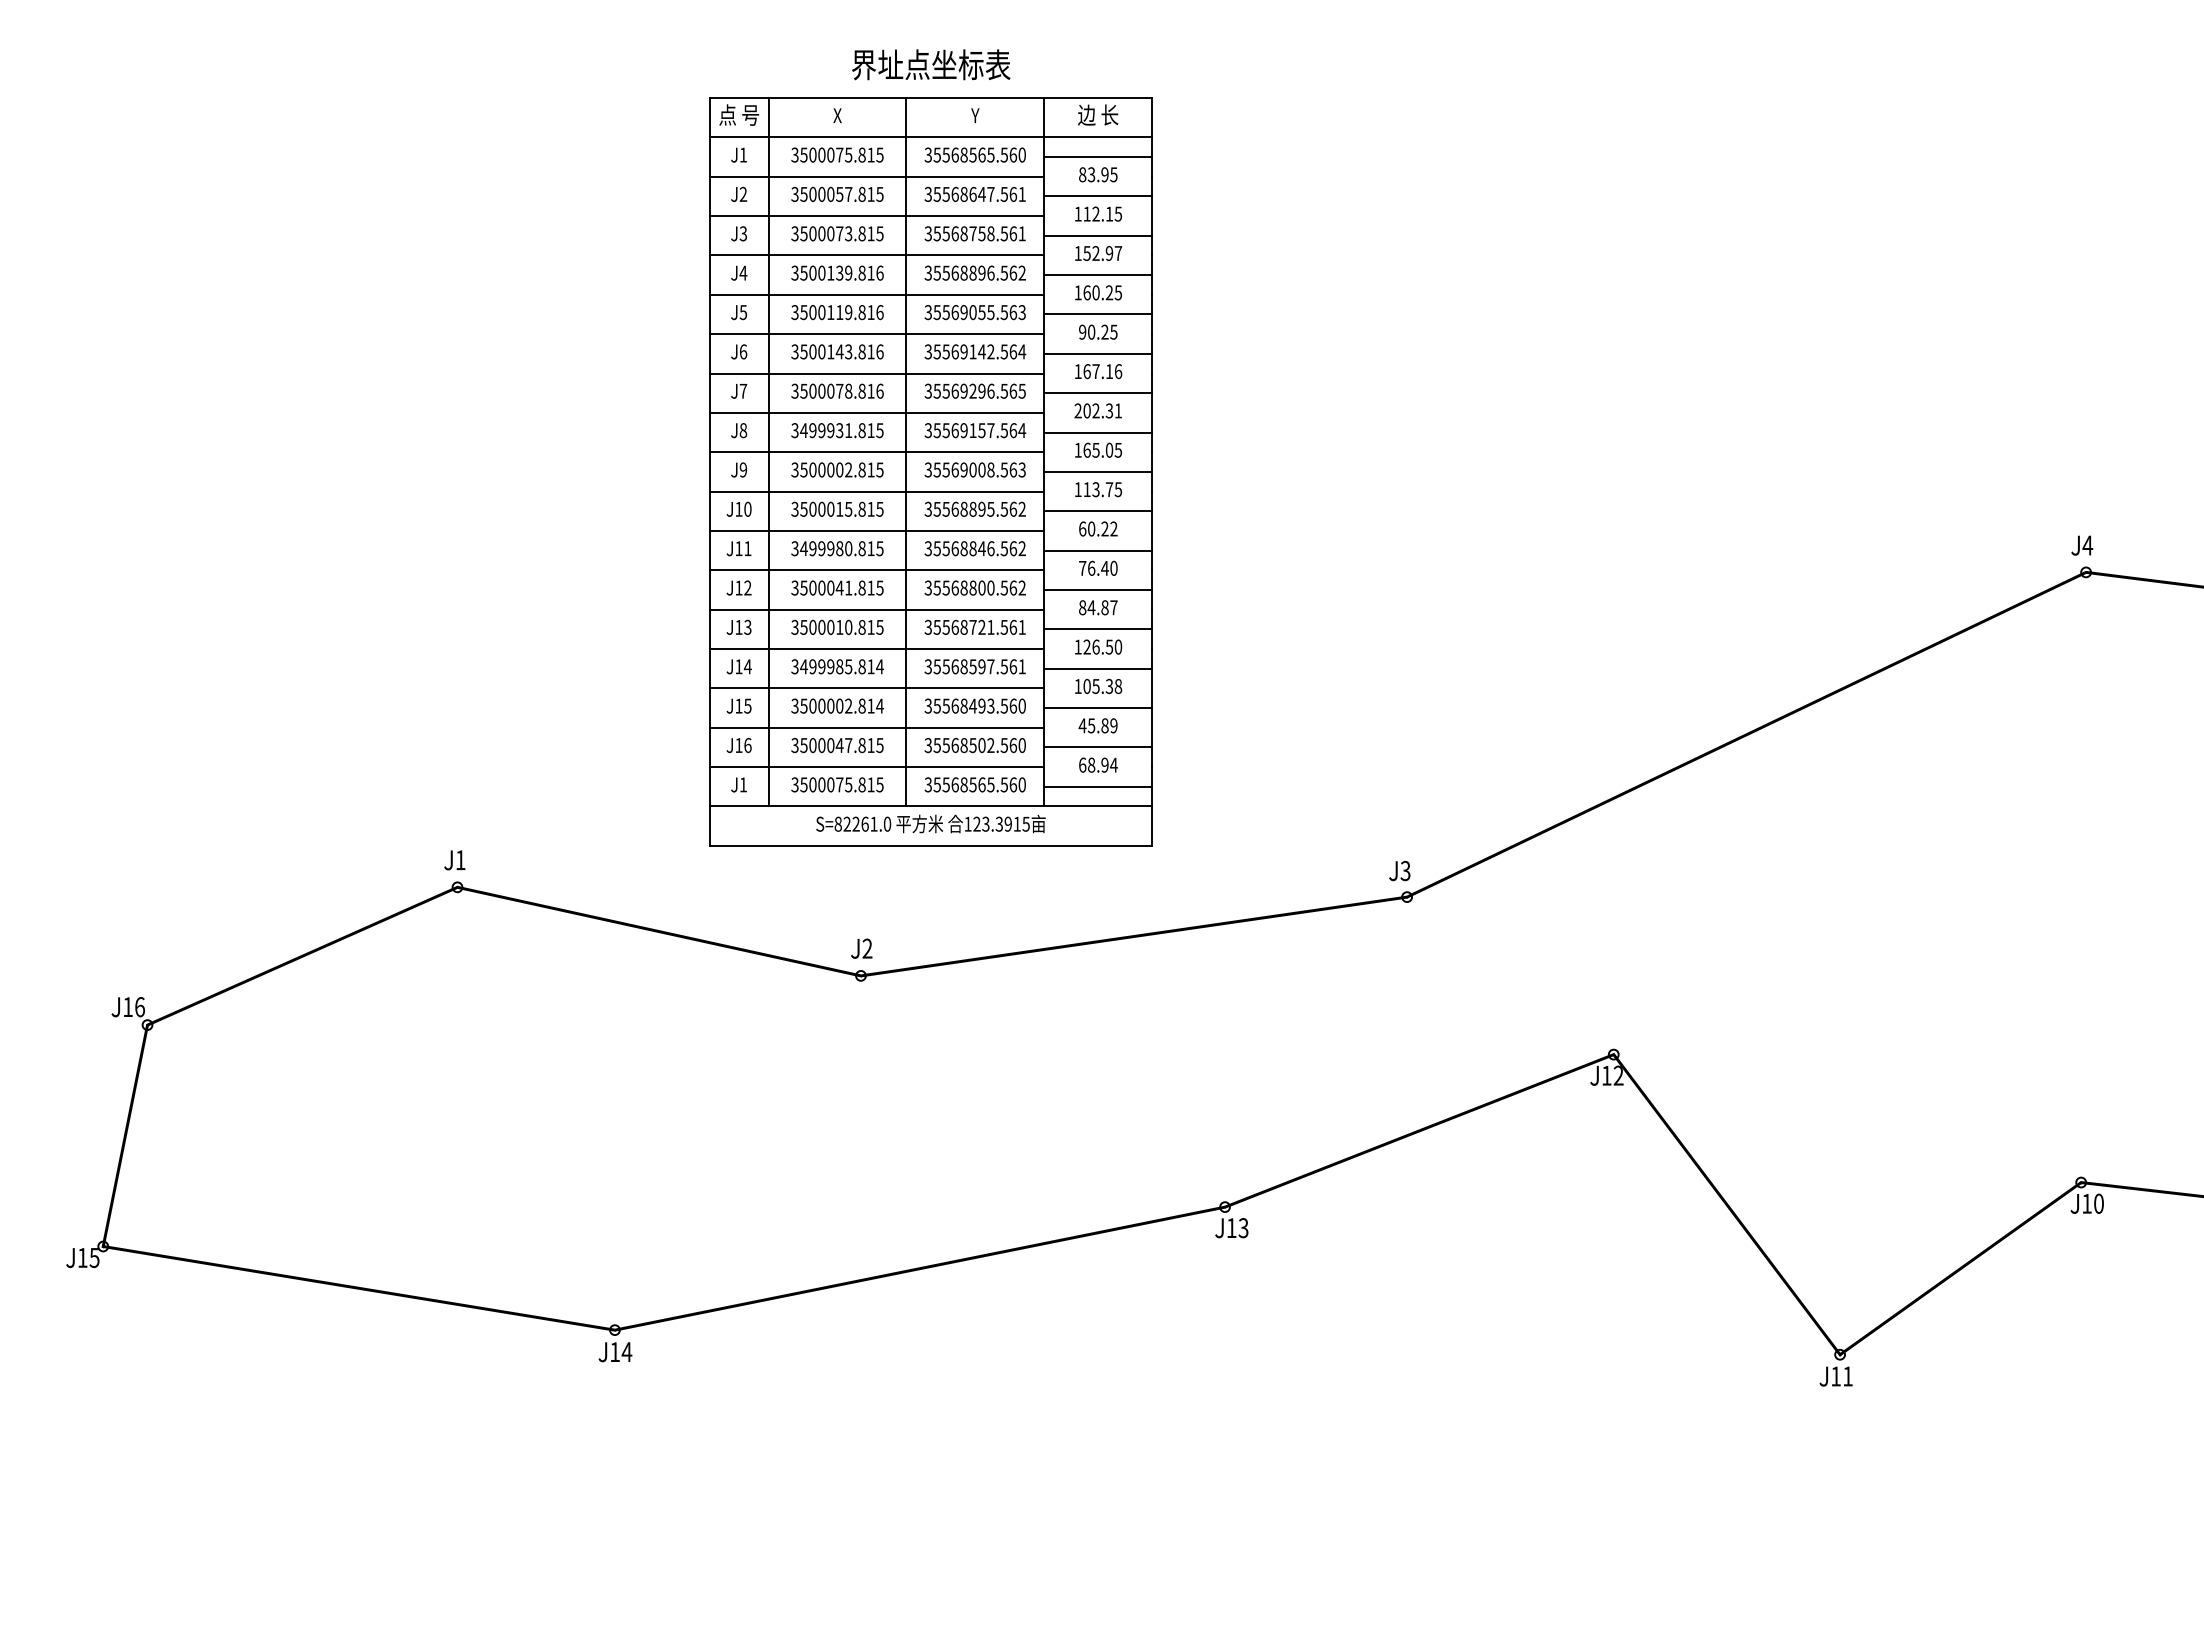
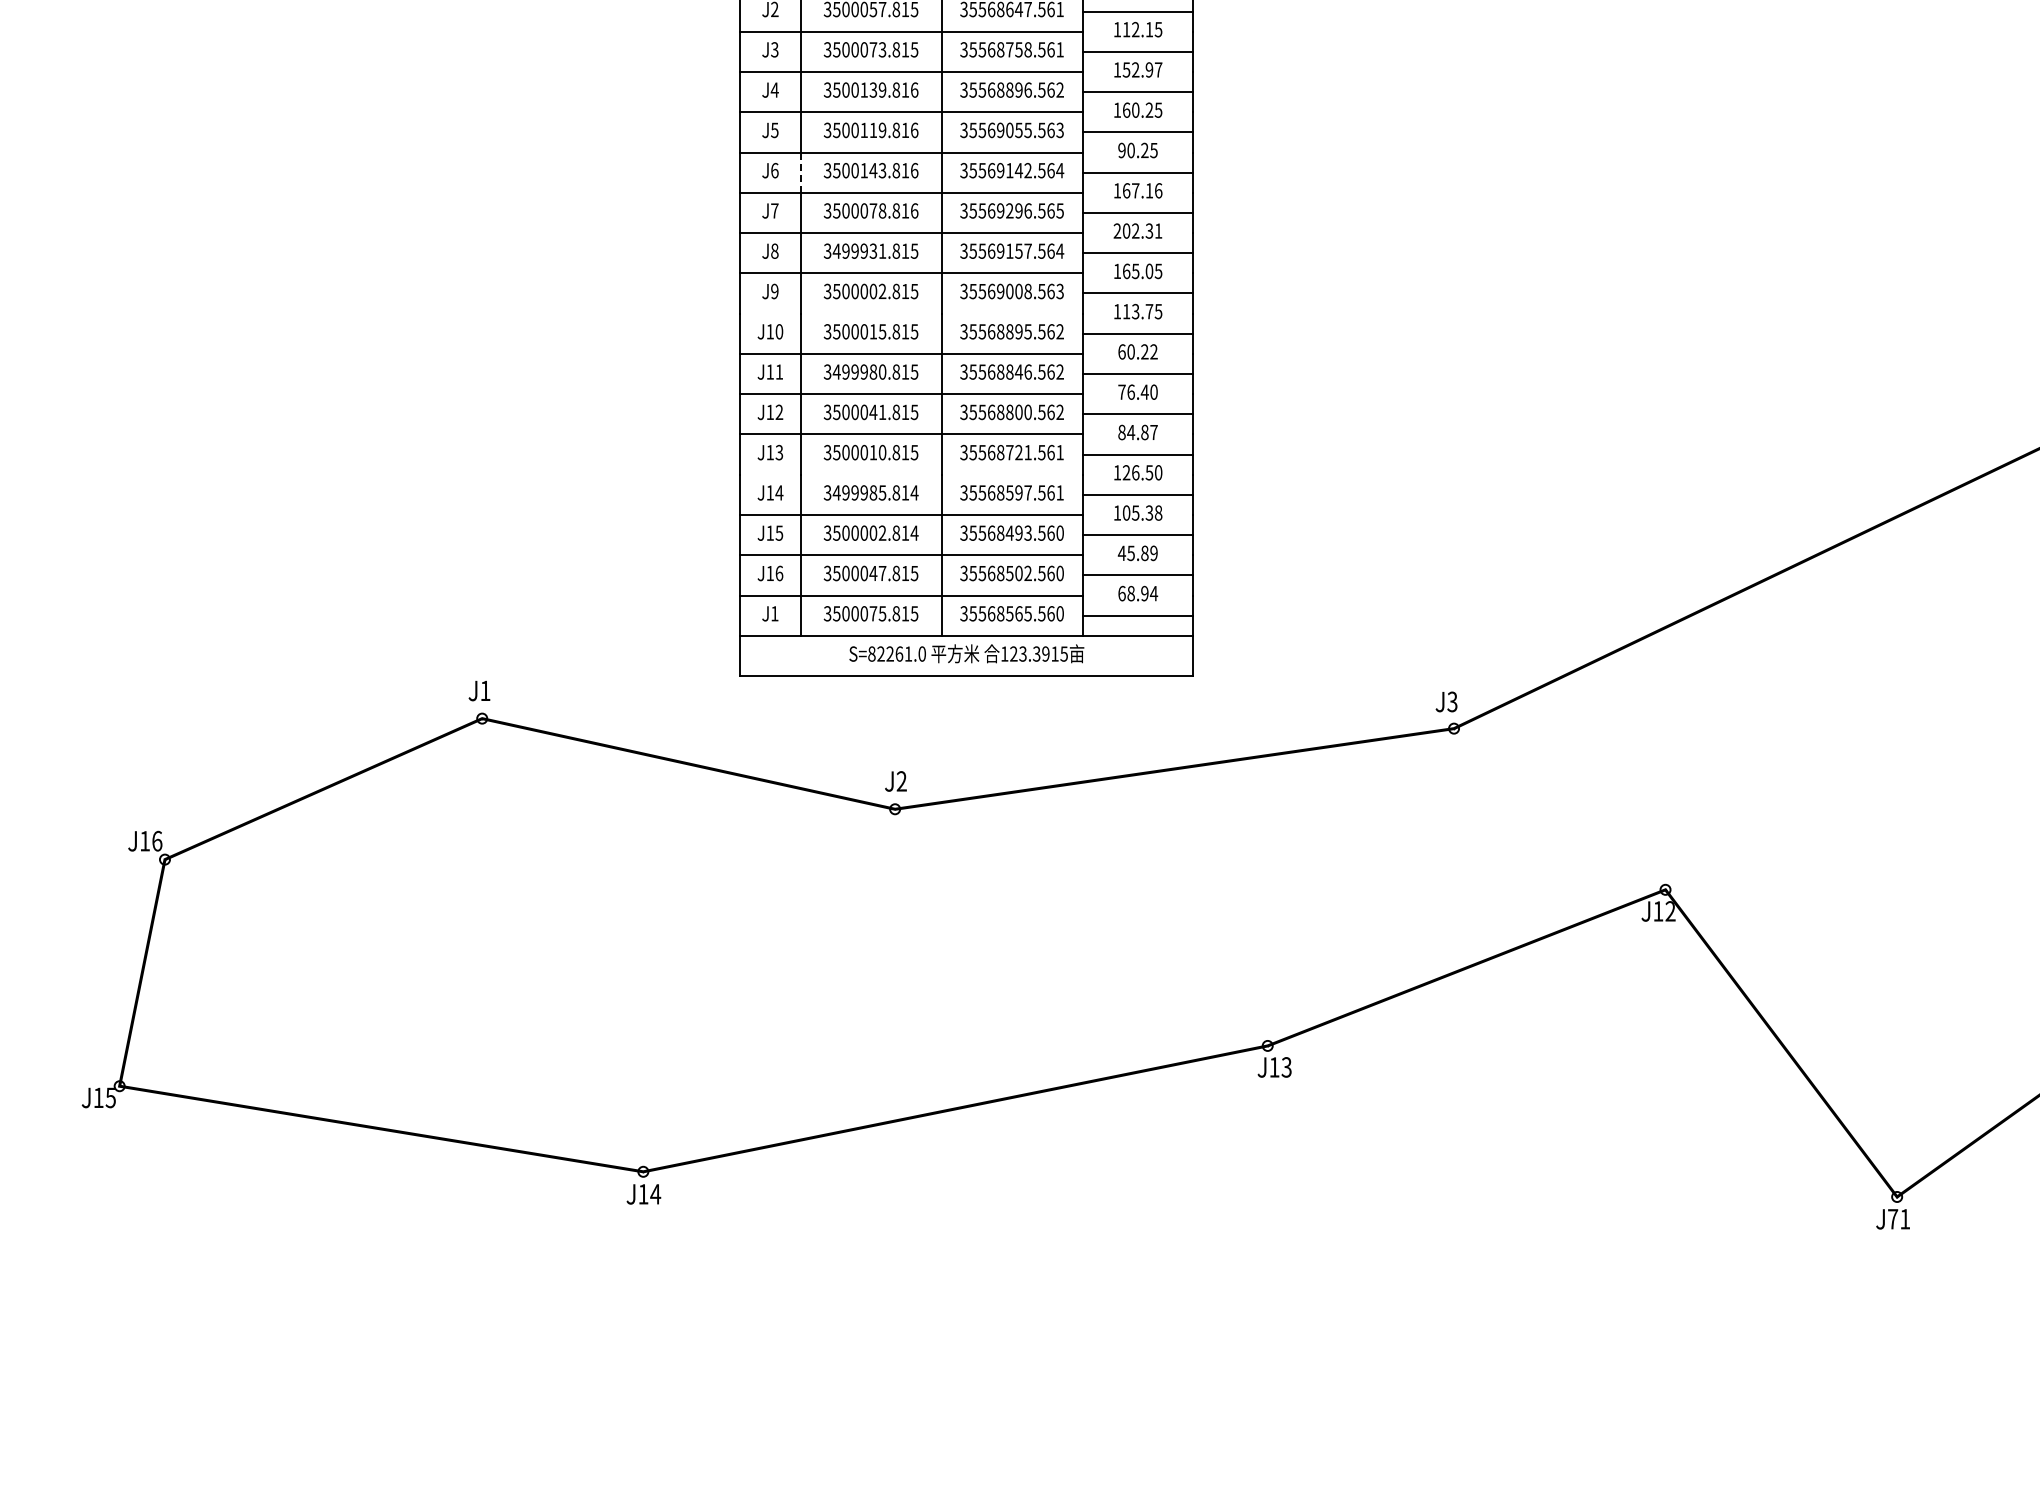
line: (768, 353) -> (800, 172), solid -> dashed
line: (876, 491) -> (911, 313), removed
line: (876, 649) -> (911, 475), removed
text: (1836, 1376) -> (1893, 1219), J11 -> J71

